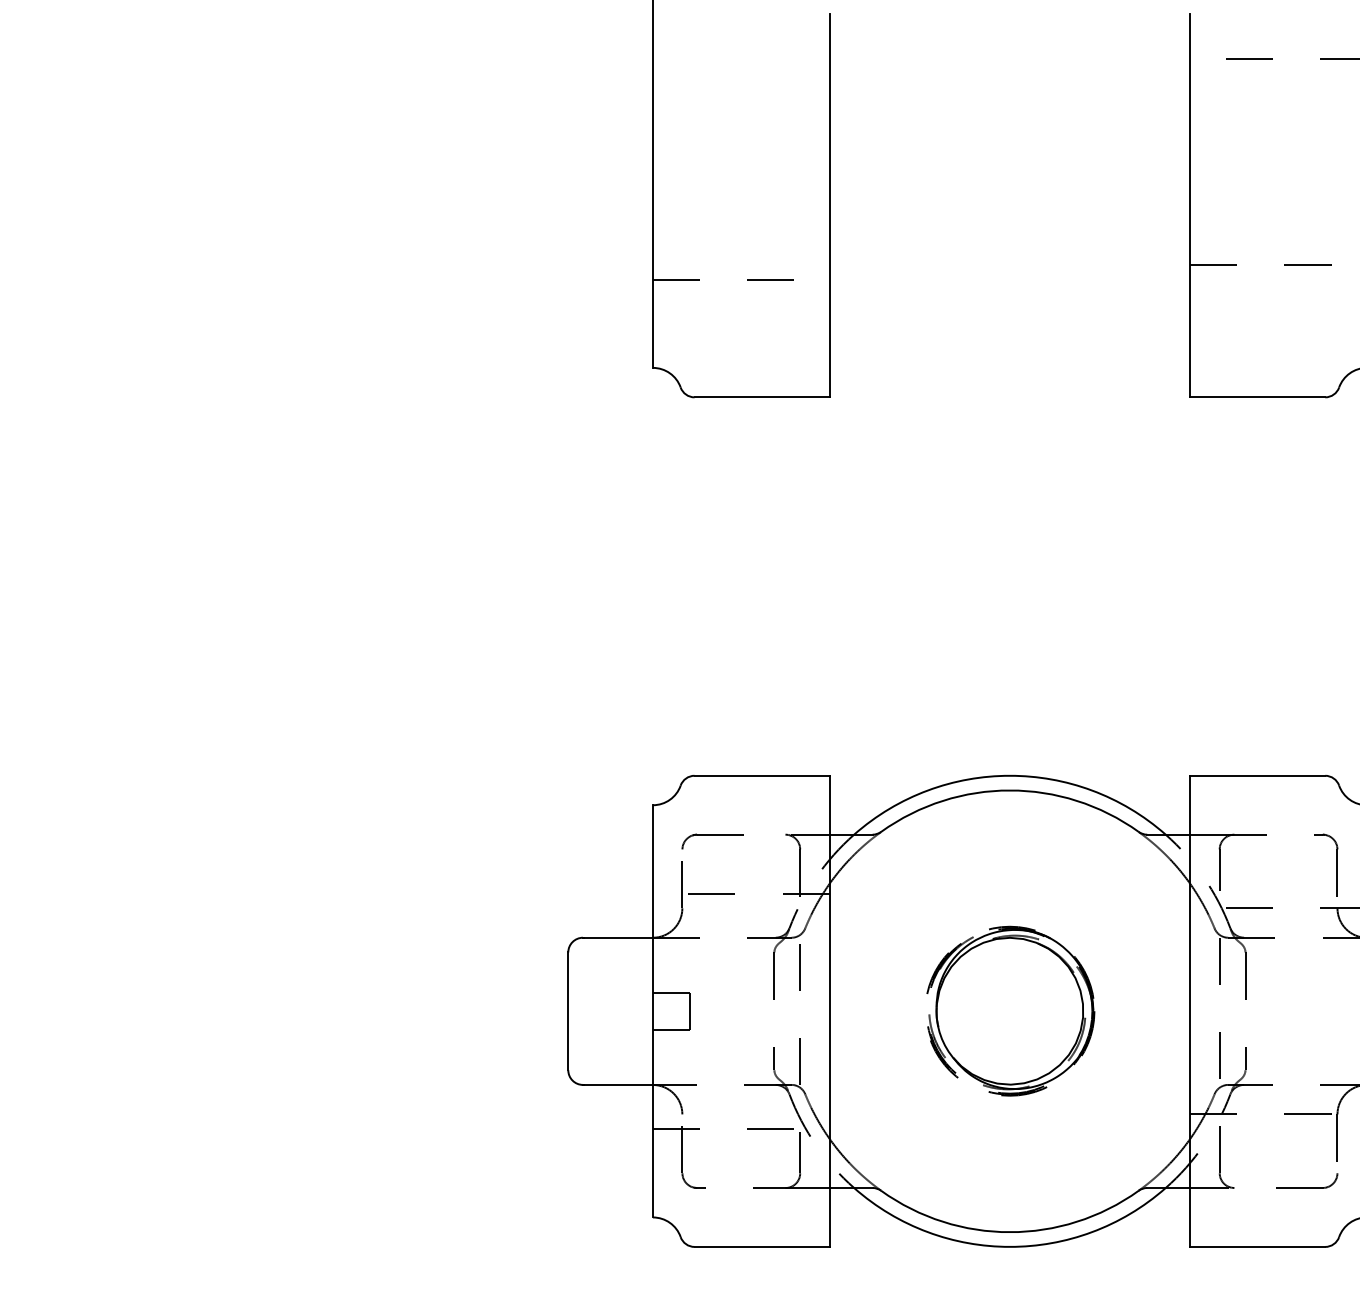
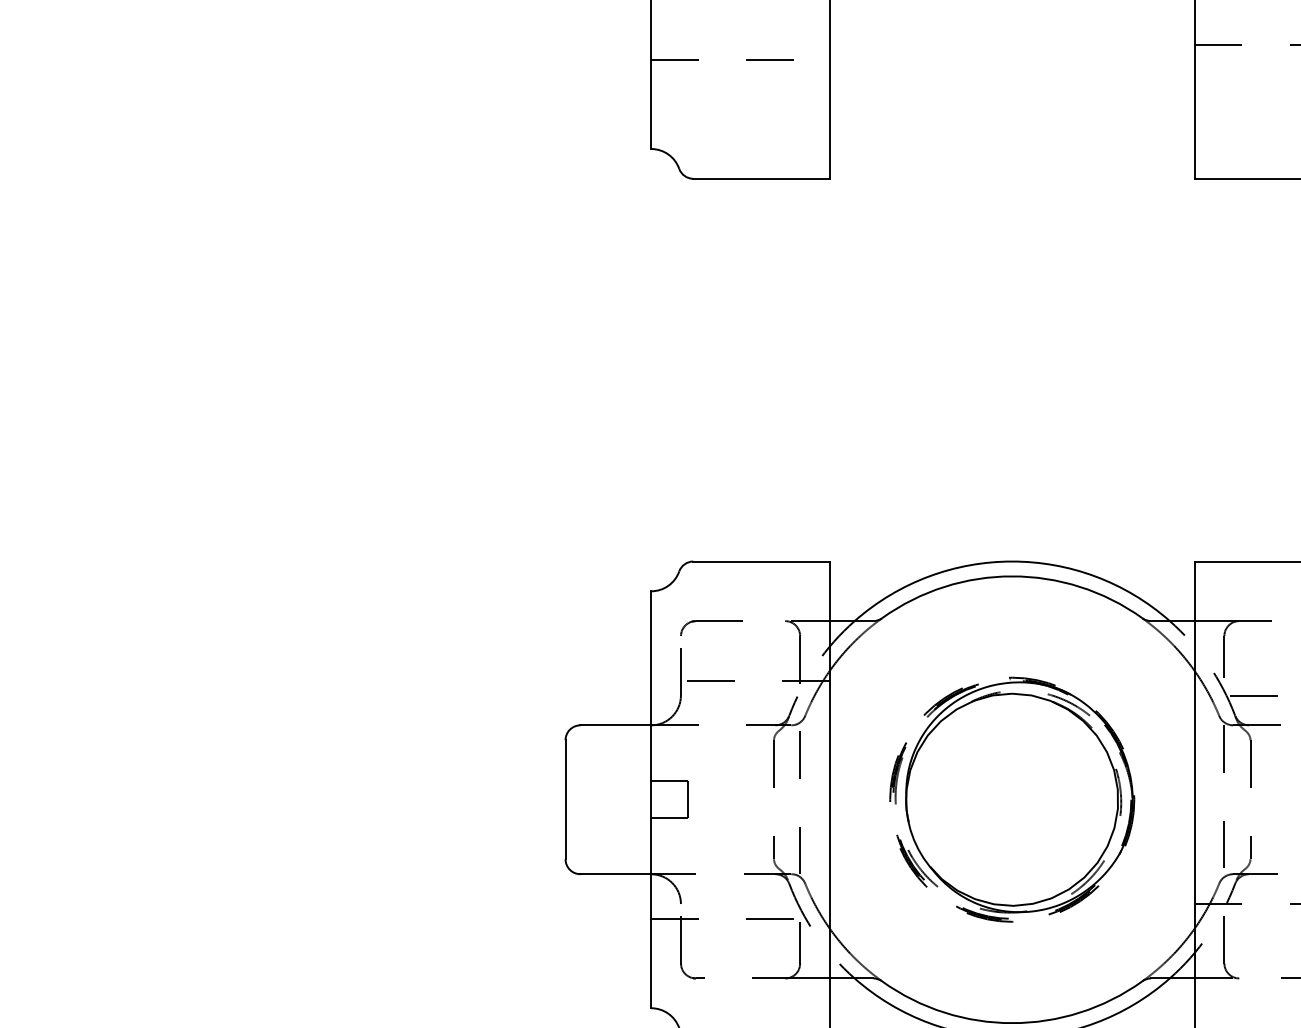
part: (1009, 1010) -> (1011, 798), size x1.43

